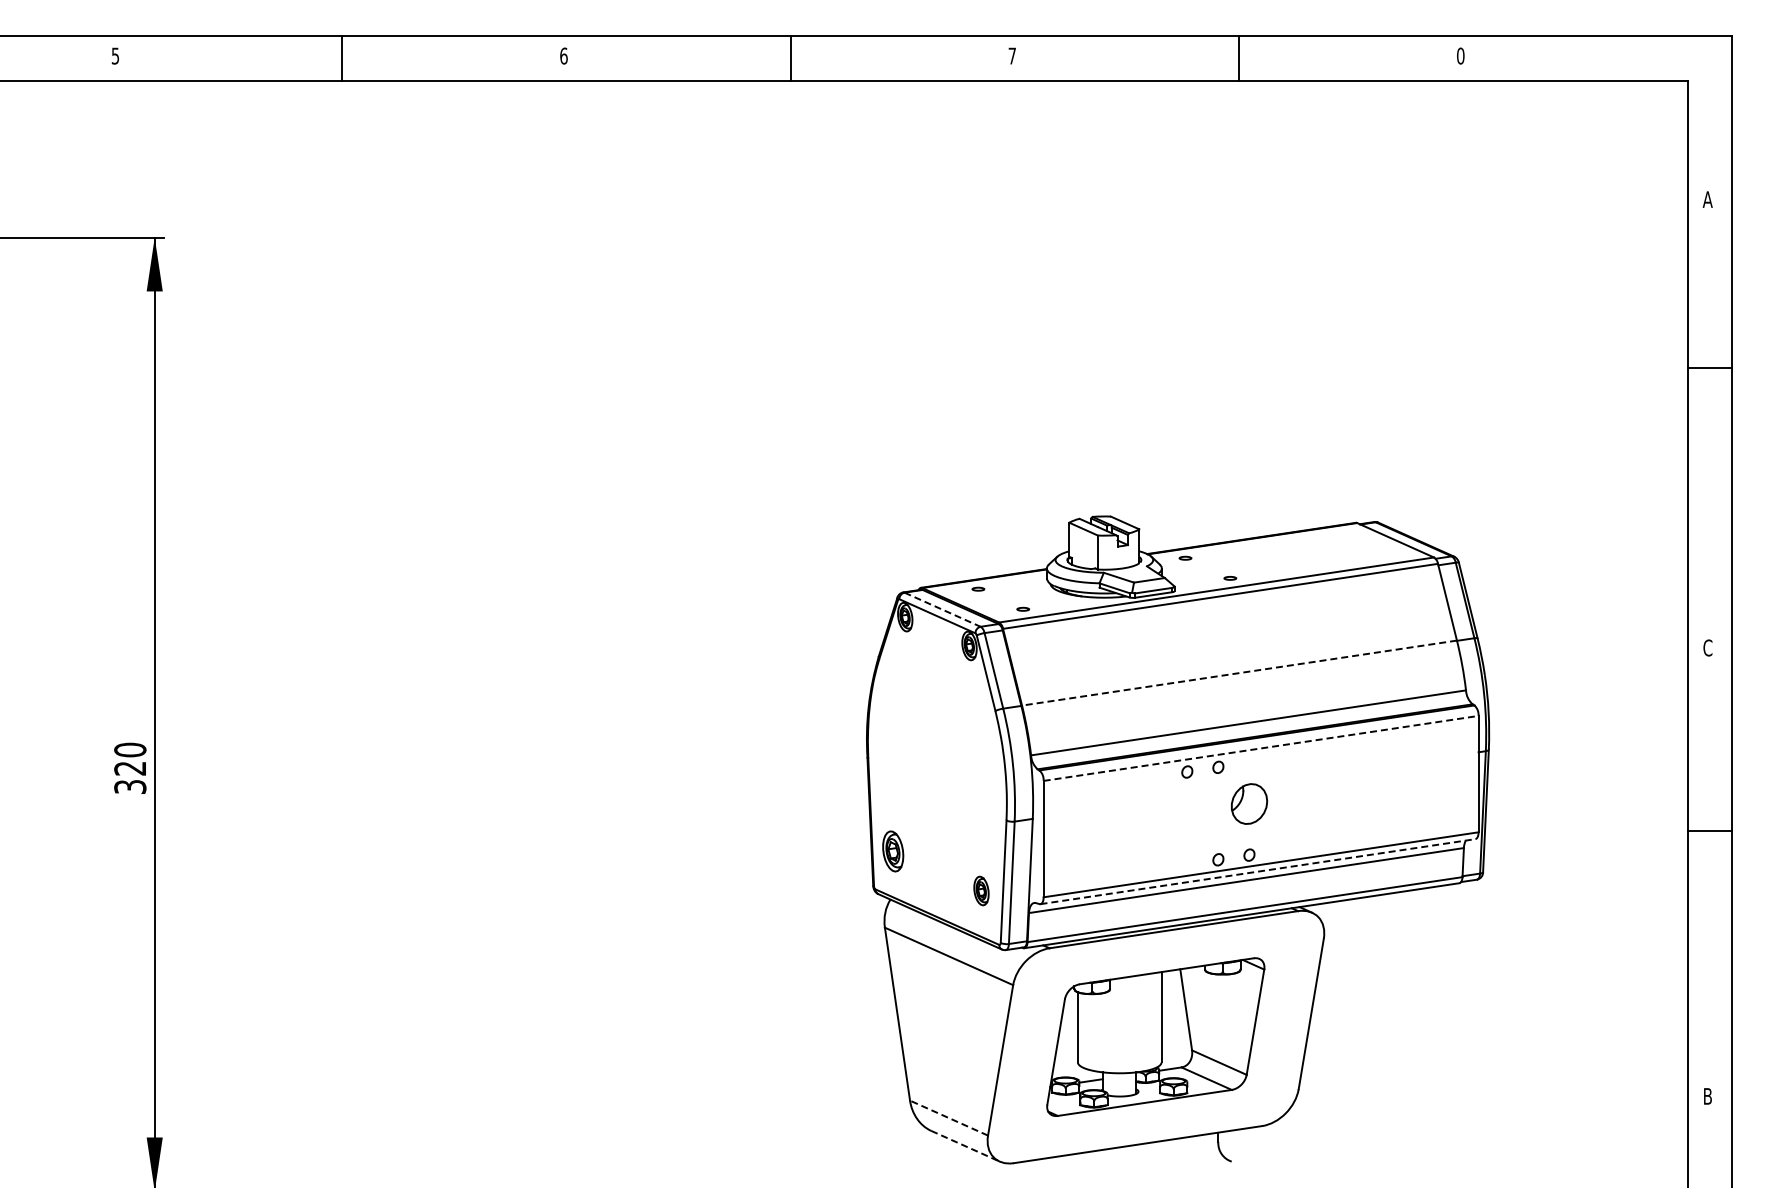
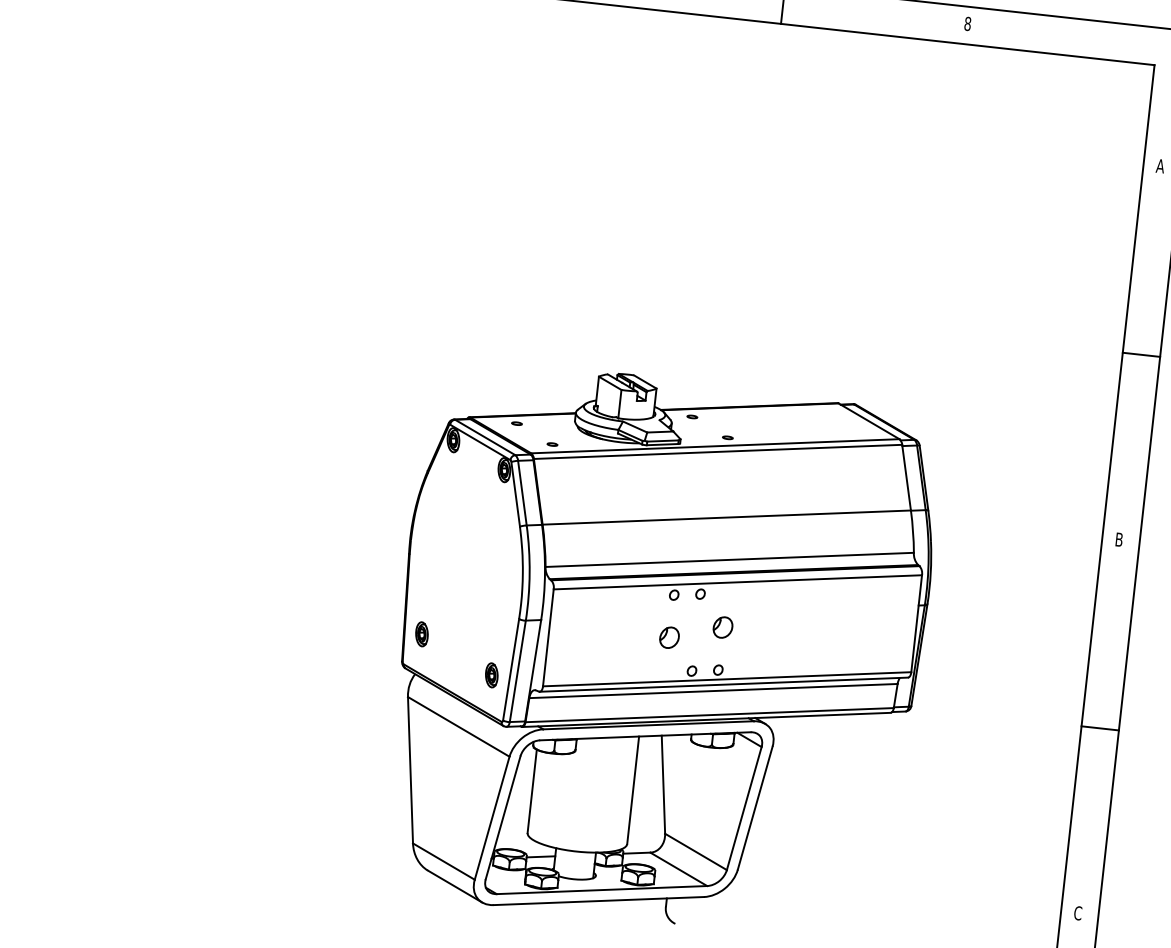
text: (1460, 56) -> (967, 24), 0 -> 8
line: (1709, 367) -> (1141, 354), moved
line: (942, 609) -> (485, 437), dashed -> solid
text: (1707, 647) -> (1119, 539), C -> B
line: (1239, 673) -> (726, 517), dashed -> solid
line: (1261, 748) -> (738, 582), dashed -> solid
part: (1249, 803) -> (723, 627), size x0.62
part: (1187, 822) -> (669, 637), added
line: (1709, 831) -> (1099, 728), moved
part: (893, 851) -> (422, 634), size x0.71
line: (1257, 871) -> (723, 684), dashed -> solid
part: (1155, 1036) -> (623, 812), size x1.43
text: (1707, 1095) -> (1077, 912), B -> C
line: (949, 1118) -> (444, 861), dashed -> solid
line: (965, 1146) -> (454, 886), dashed -> solid

